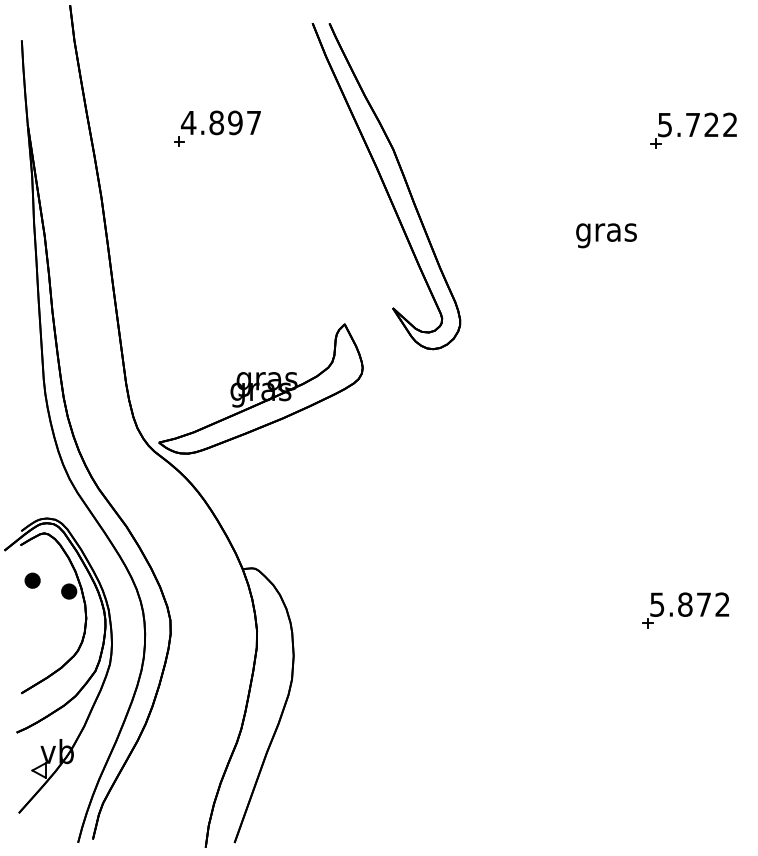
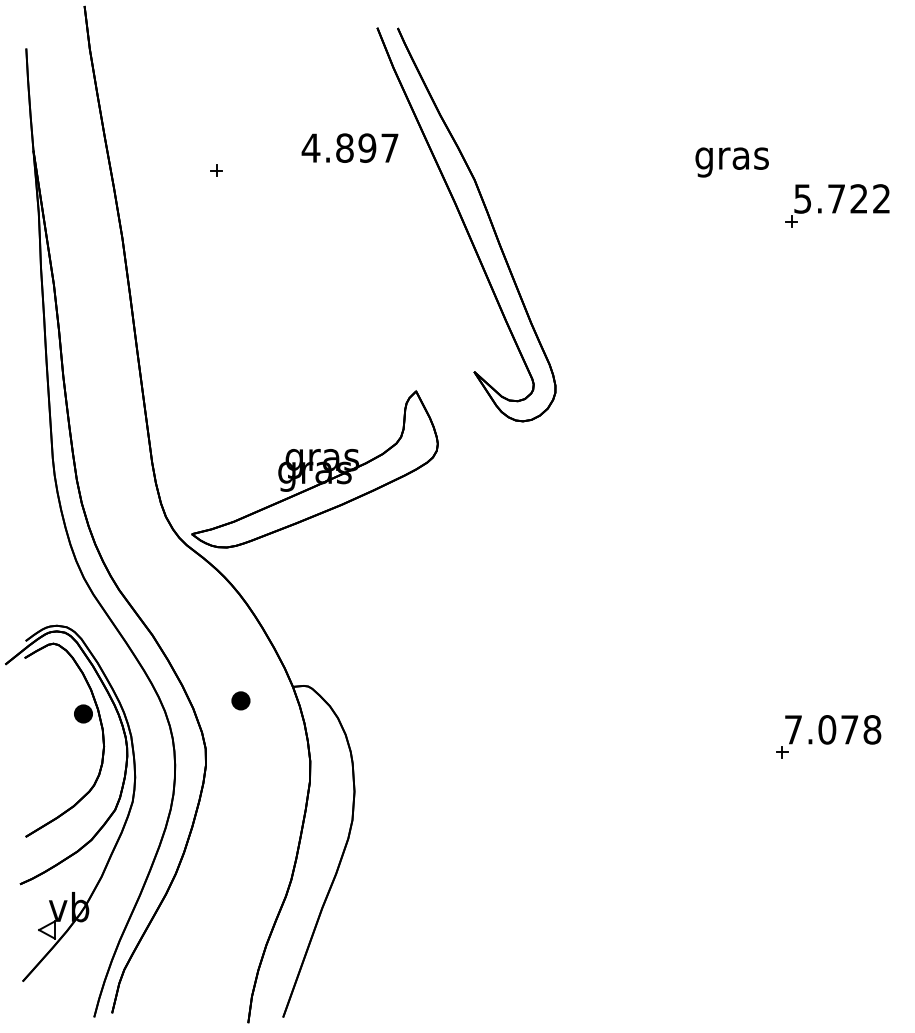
text: (220, 122) -> (349, 147), moved
part: (693, 130) -> (837, 205), moved
text: (606, 235) -> (732, 162), moved
part: (32, 580) -> (240, 700), moved
text: (689, 604) -> (832, 729), 5.872 -> 7.078

